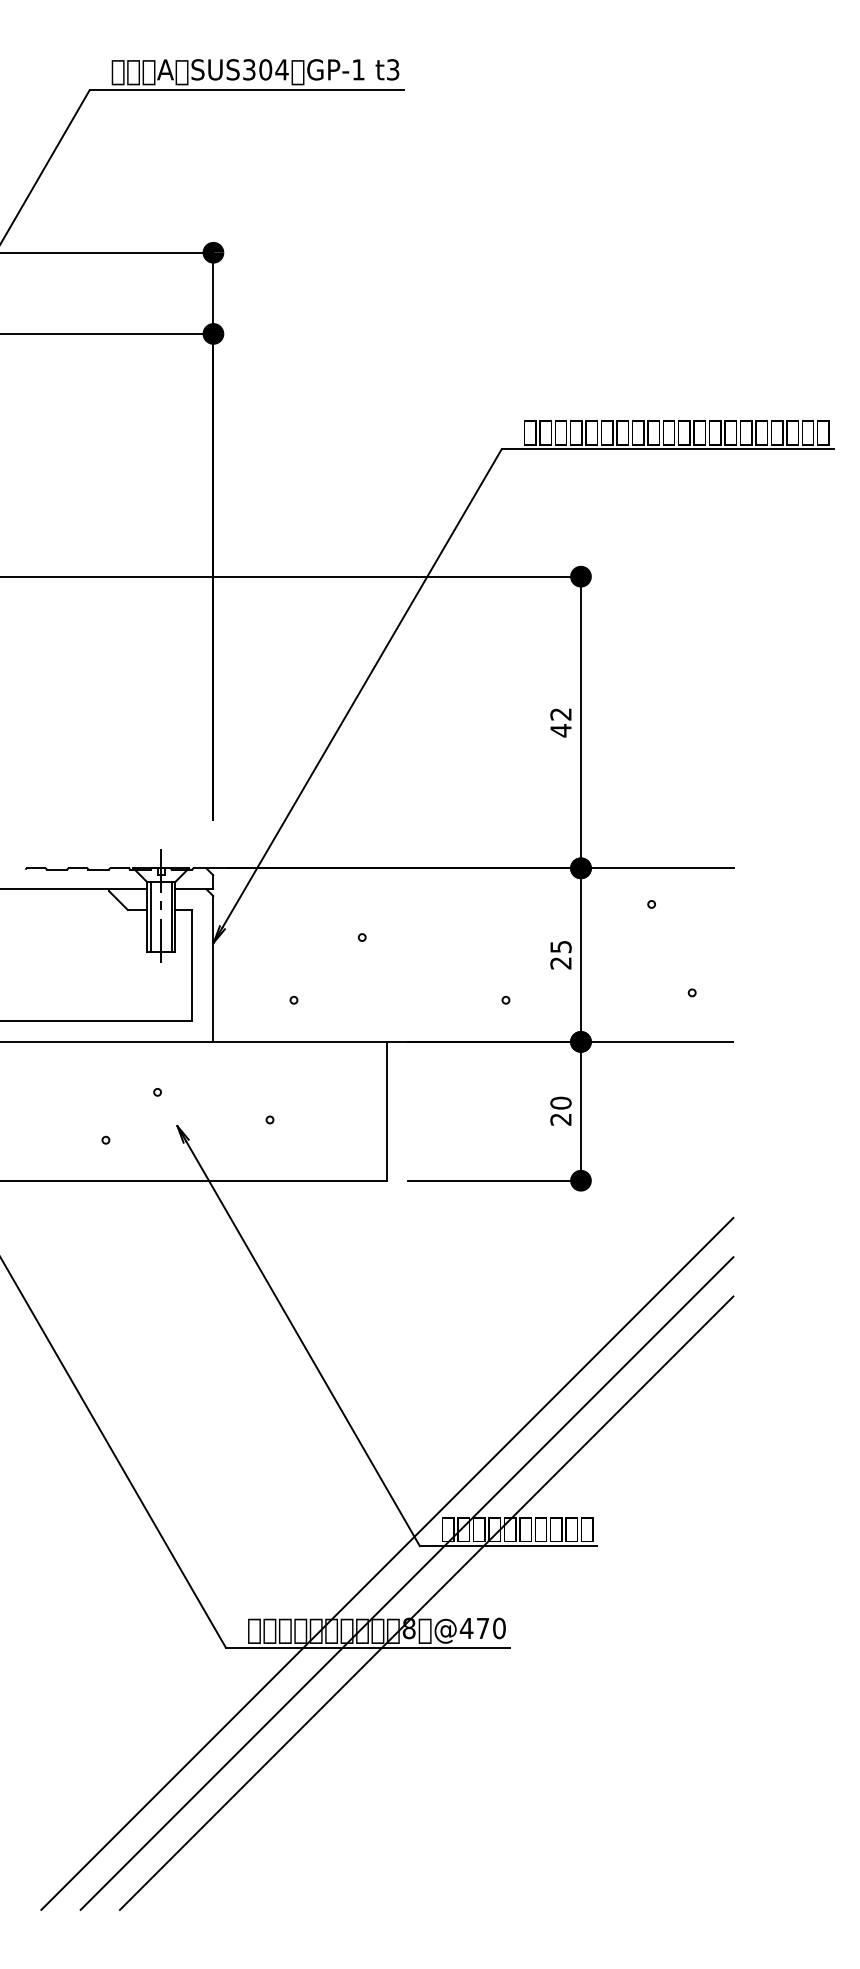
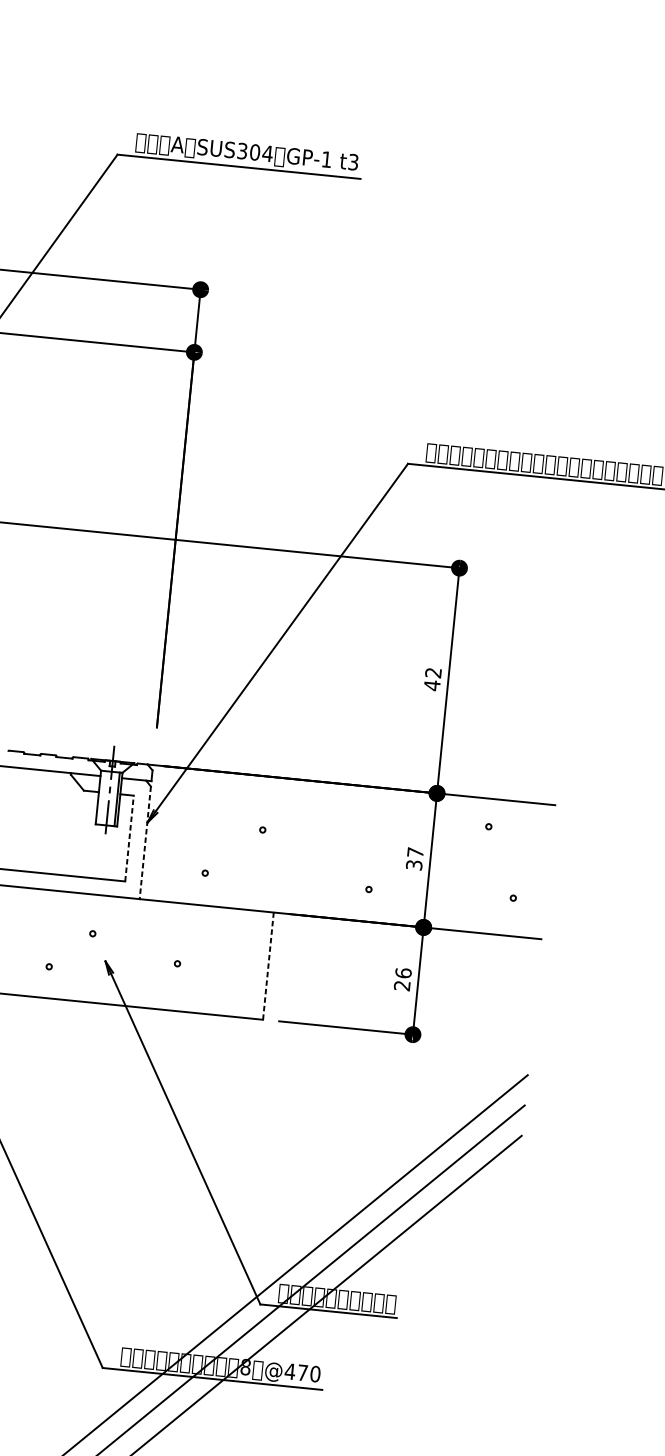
line: (150, 916) -> (100, 797), removed
text: (560, 955) -> (414, 859), 25 -> 37
line: (192, 965) -> (129, 838), solid -> dashed
line: (213, 969) -> (145, 843), solid -> dashed
text: (560, 1102) -> (403, 972), 20 -> 26
line: (386, 1110) -> (268, 965), solid -> dashed

